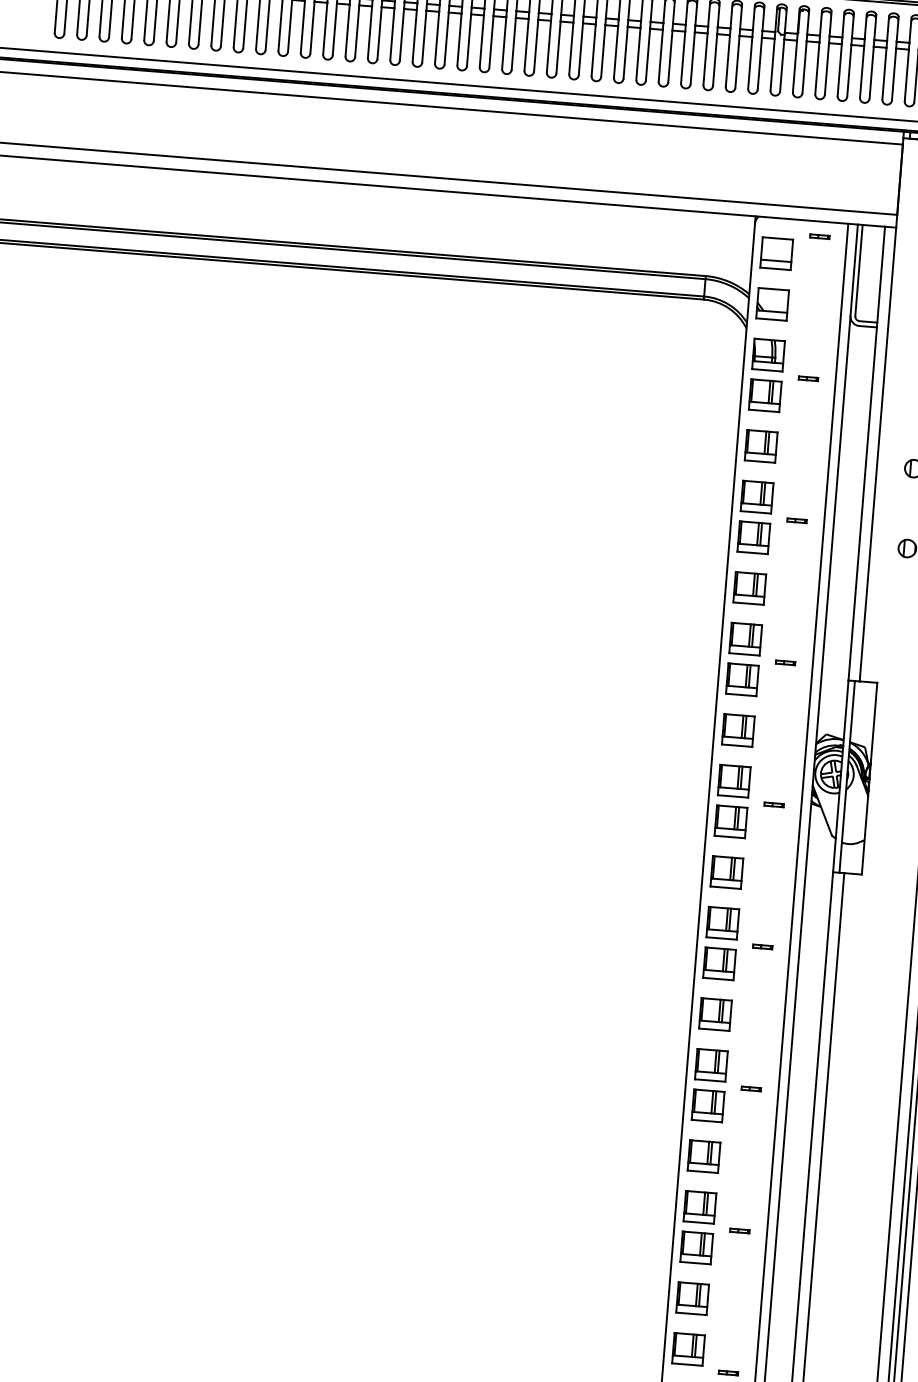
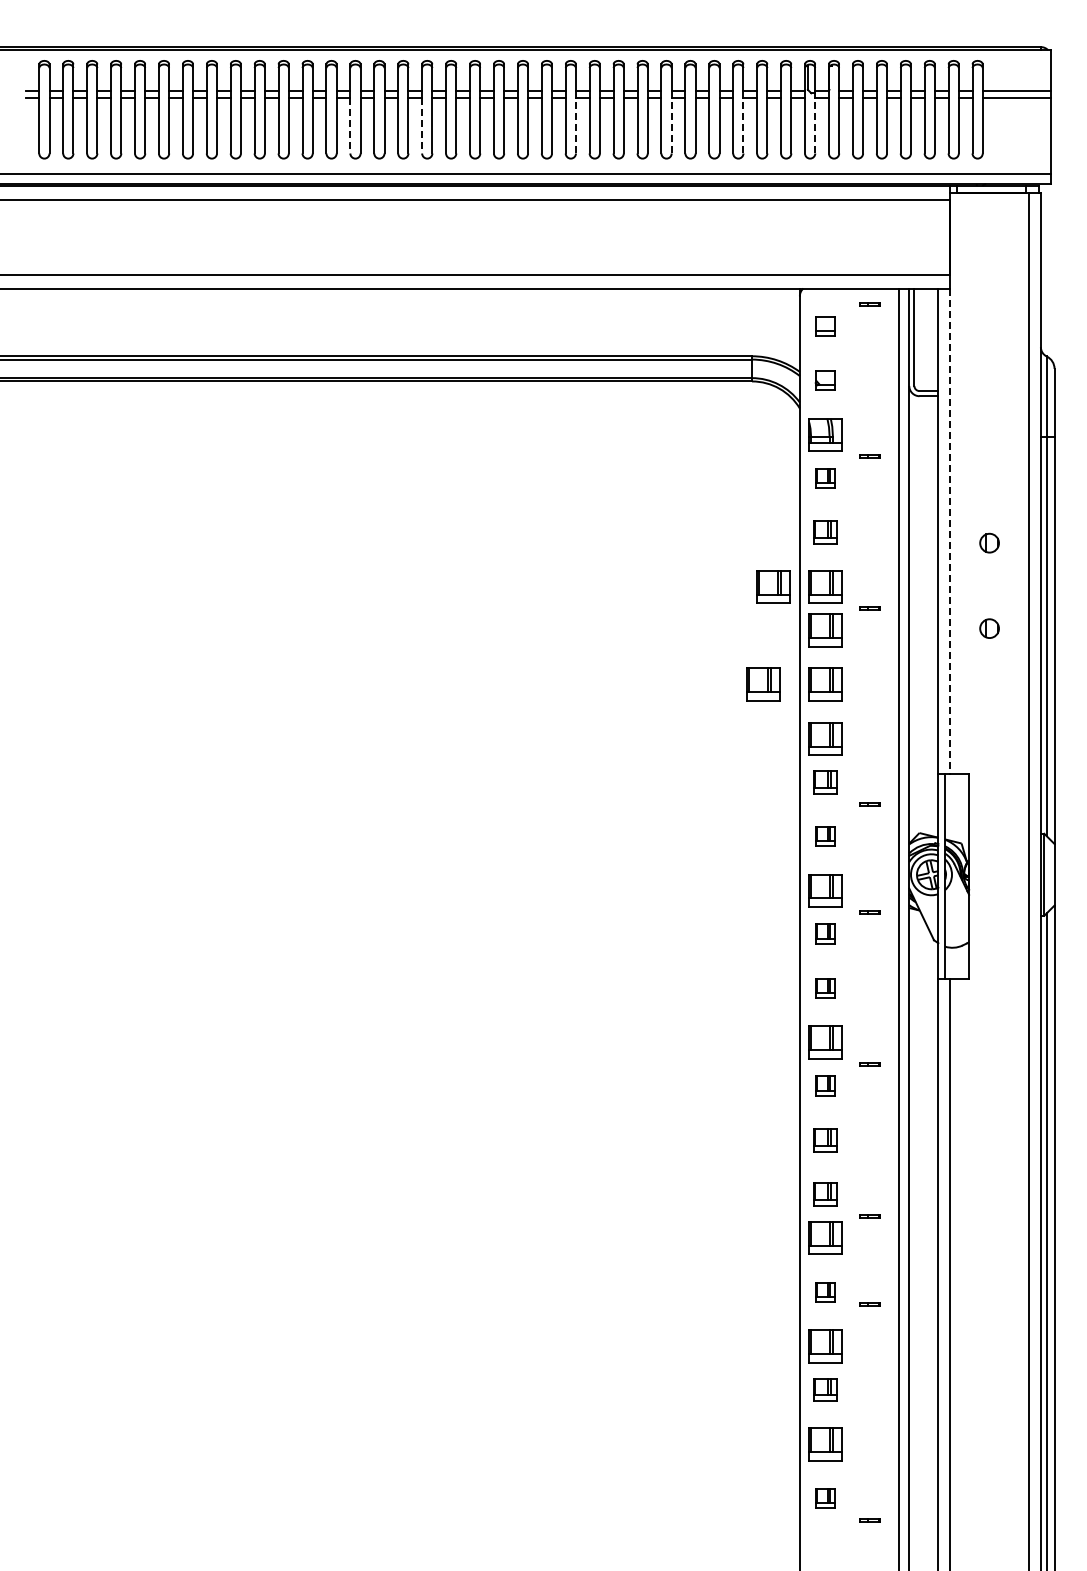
line: (347, 30) -> (350, 125), solid -> dashed
line: (415, 35) -> (422, 125), solid -> dashed
line: (558, 47) -> (575, 125), solid -> dashed
line: (647, 54) -> (671, 125), solid -> dashed
line: (715, 59) -> (743, 125), solid -> dashed
line: (782, 65) -> (815, 125), solid -> dashed
part: (776, 253) -> (825, 326), size x0.6
part: (772, 304) -> (825, 380), size x0.6
part: (765, 395) -> (825, 478), size x0.6
part: (761, 446) -> (825, 532), size x0.7
line: (878, 454) -> (950, 531), solid -> dashed
part: (708, 492) -> (773, 586), added
part: (691, 583) -> (763, 684), added
line: (785, 661) -> (869, 803), moved
part: (742, 679) -> (825, 781), size x0.7
part: (738, 730) -> (825, 836), size x0.6
part: (731, 821) -> (825, 933), size x0.6
part: (726, 872) -> (825, 988), size x0.6
part: (719, 963) -> (825, 1085), size x0.6
part: (715, 1014) -> (825, 1140), size x0.7
part: (711, 1065) -> (825, 1194), size x0.7
part: (704, 1156) -> (825, 1292), size x0.6
line: (739, 1230) -> (869, 1303), moved
part: (696, 1247) -> (825, 1389), size x0.7
part: (688, 1349) -> (825, 1498), size x0.6

